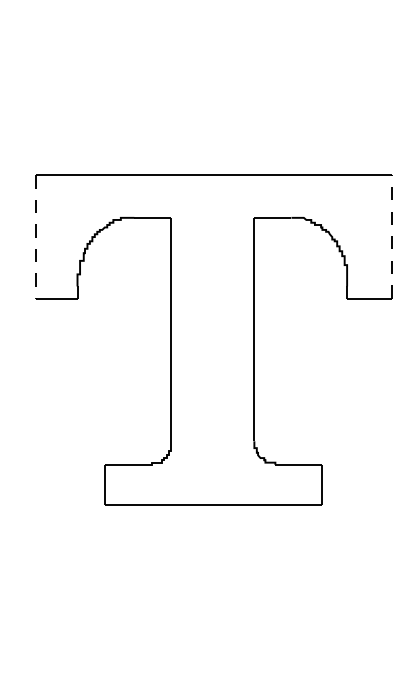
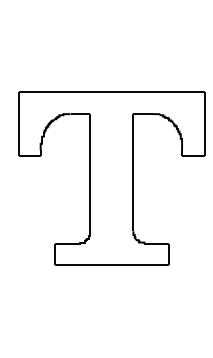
line: (391, 235) -> (205, 123), dashed -> solid
line: (35, 237) -> (18, 124), dashed -> solid

